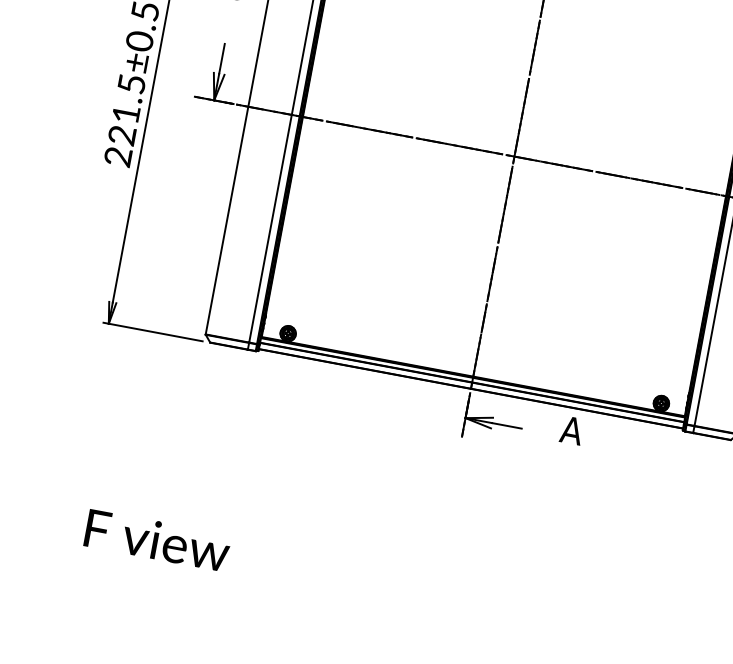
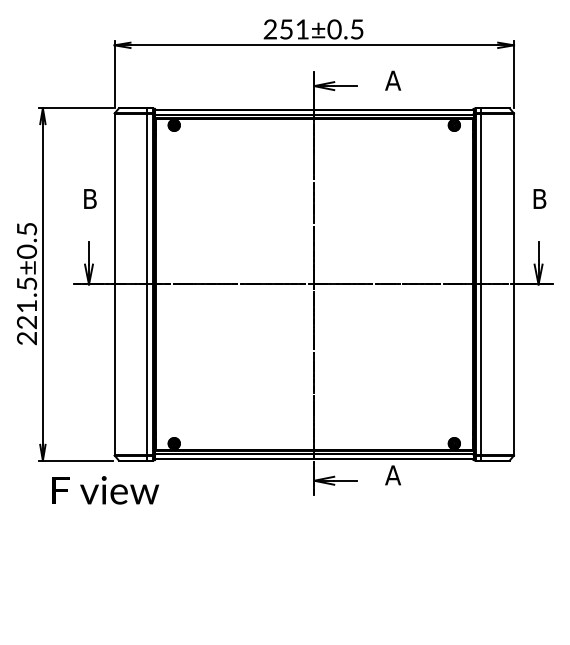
text: (157, 540) -> (105, 490), moved

